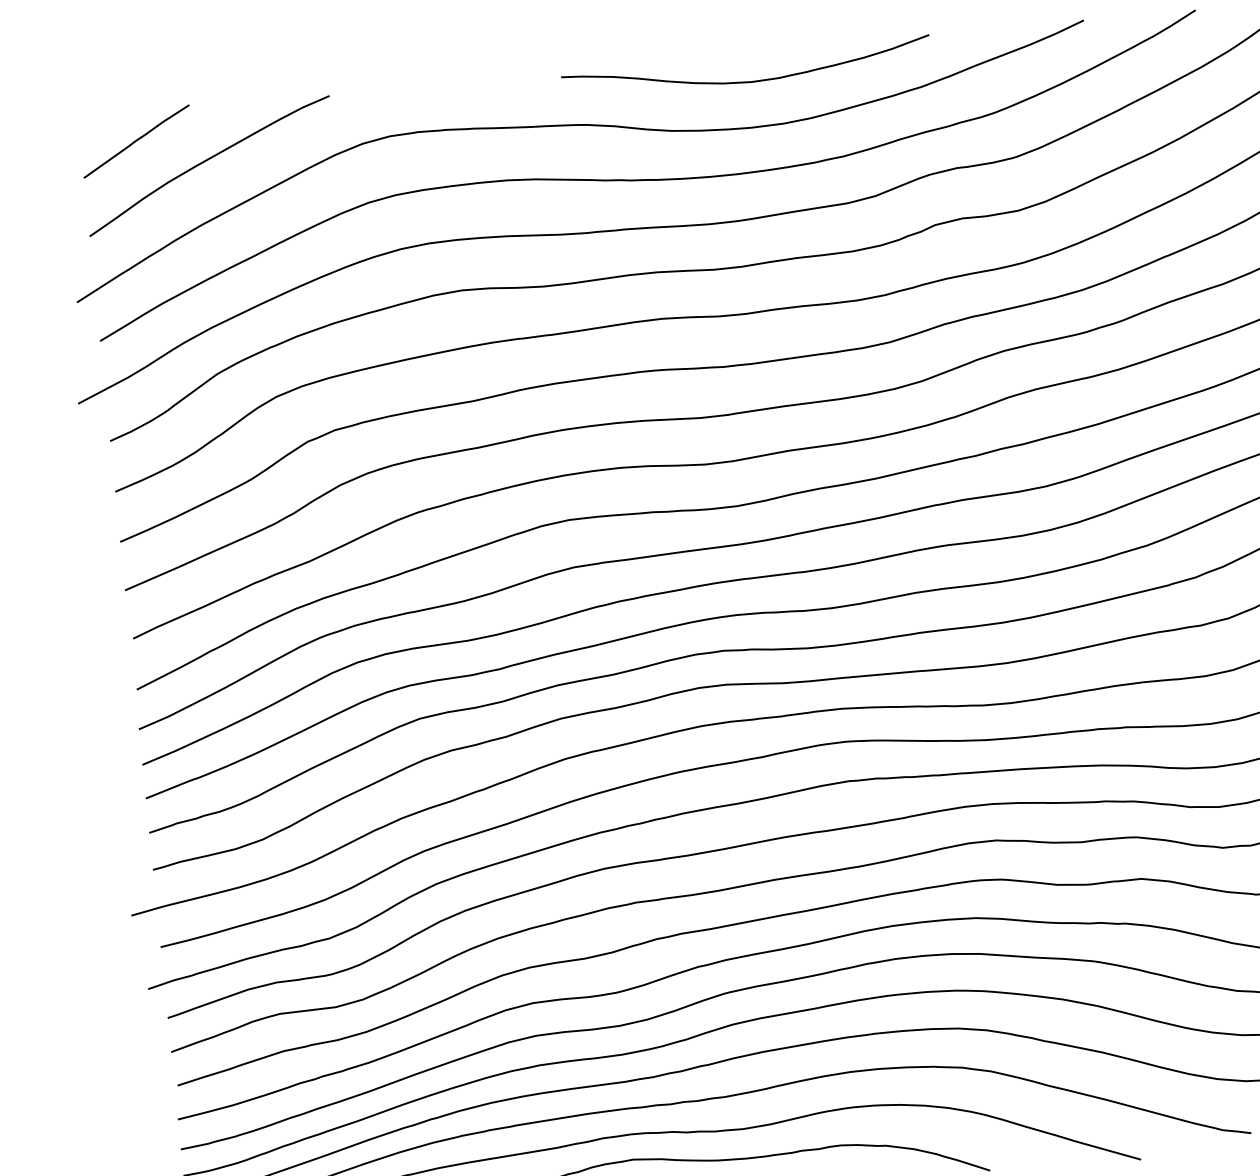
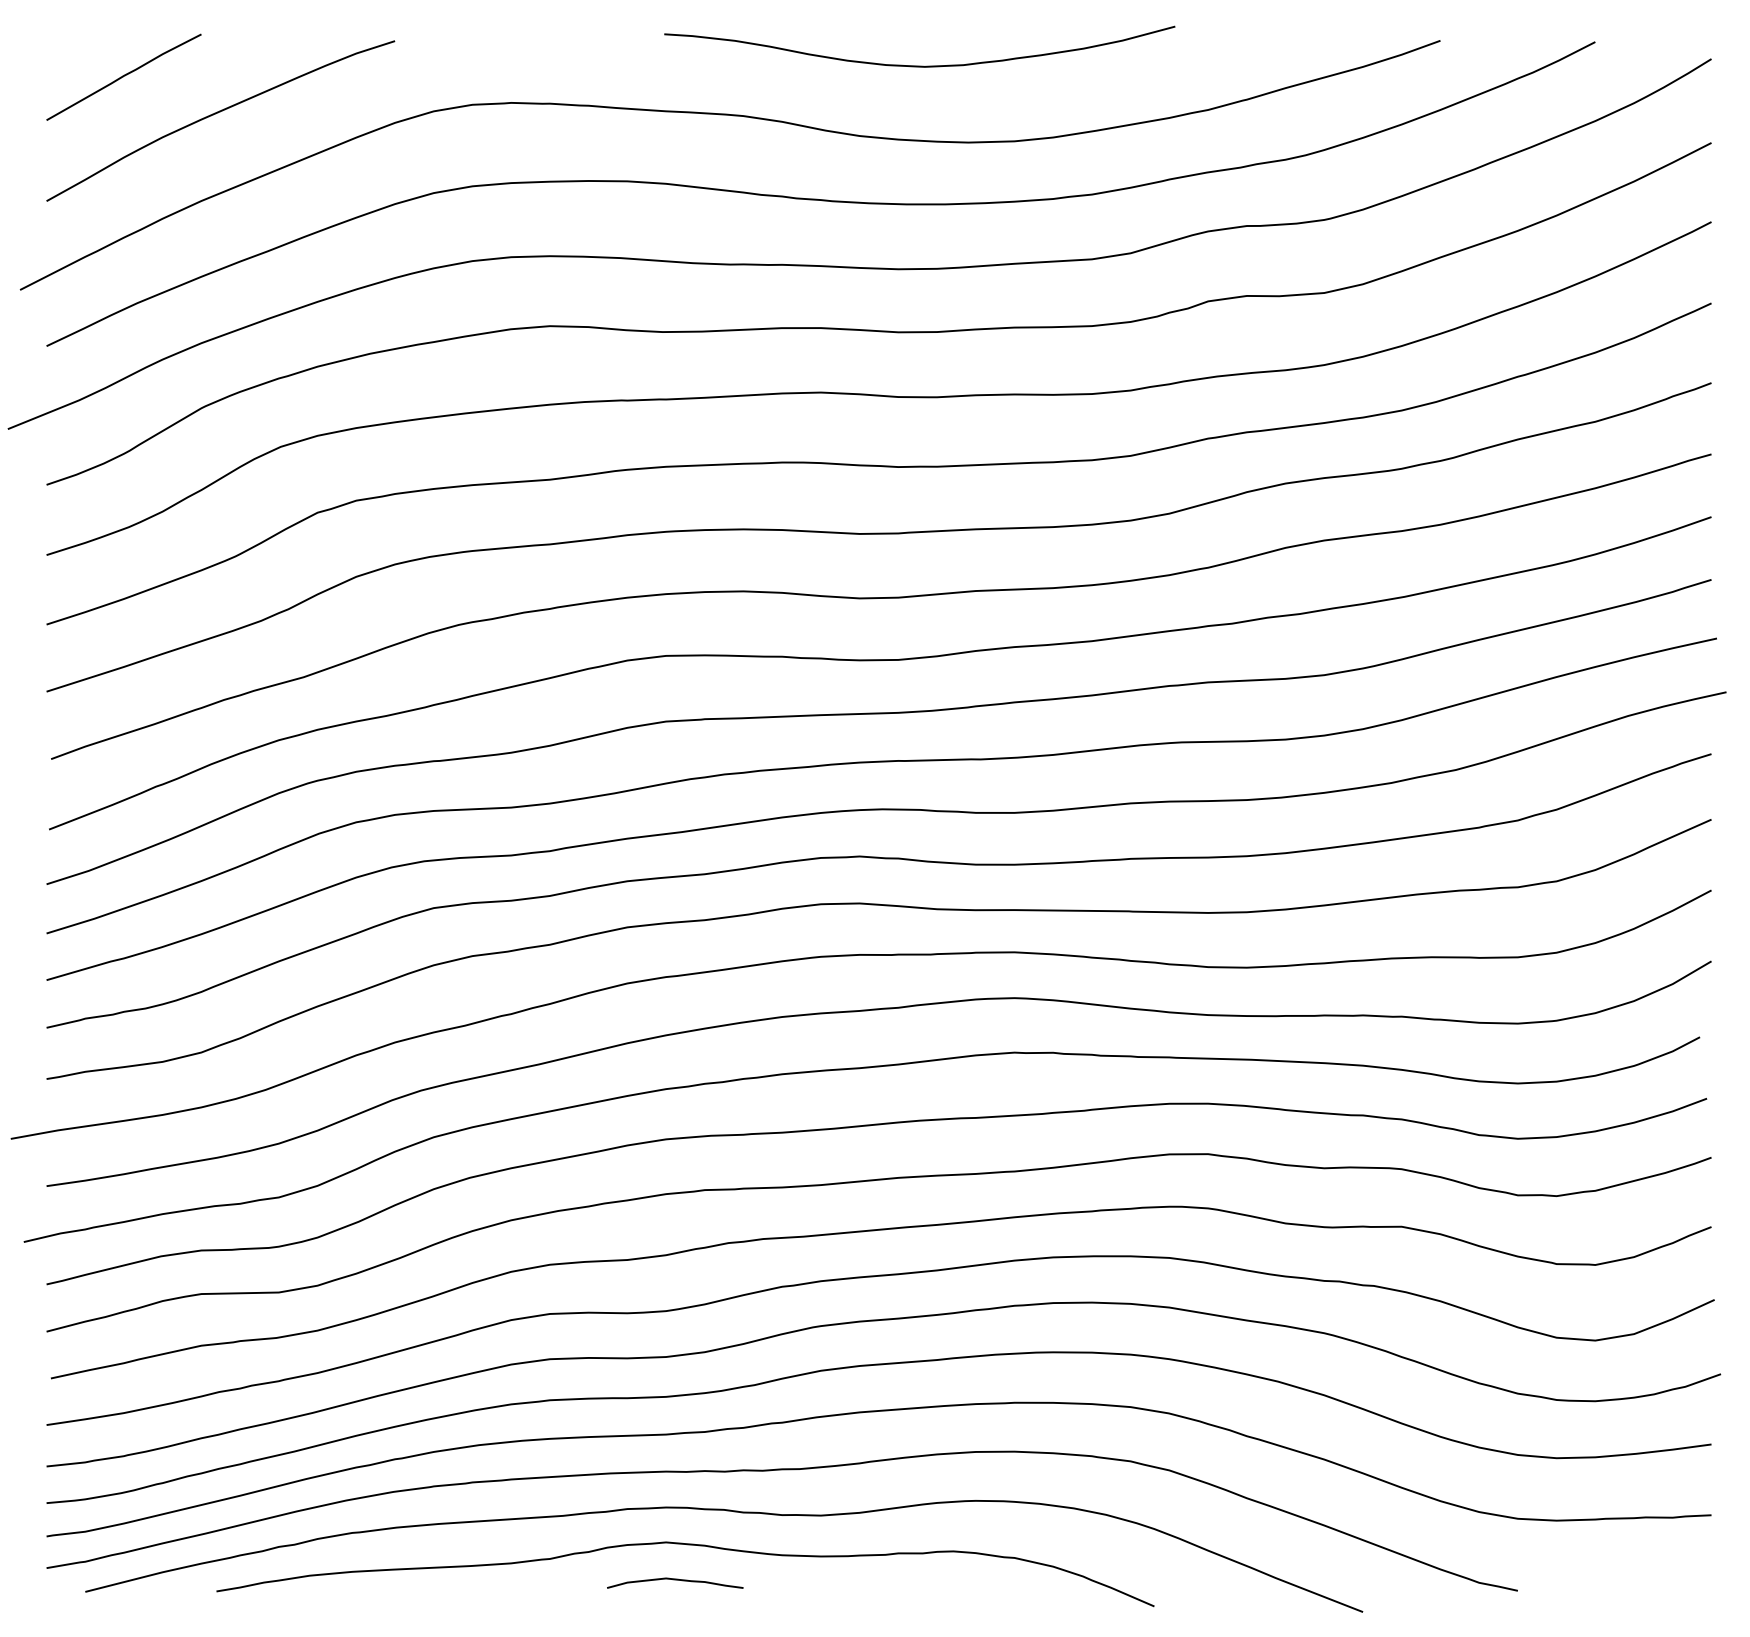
curve: (747, 81) -> (919, 65), moved

